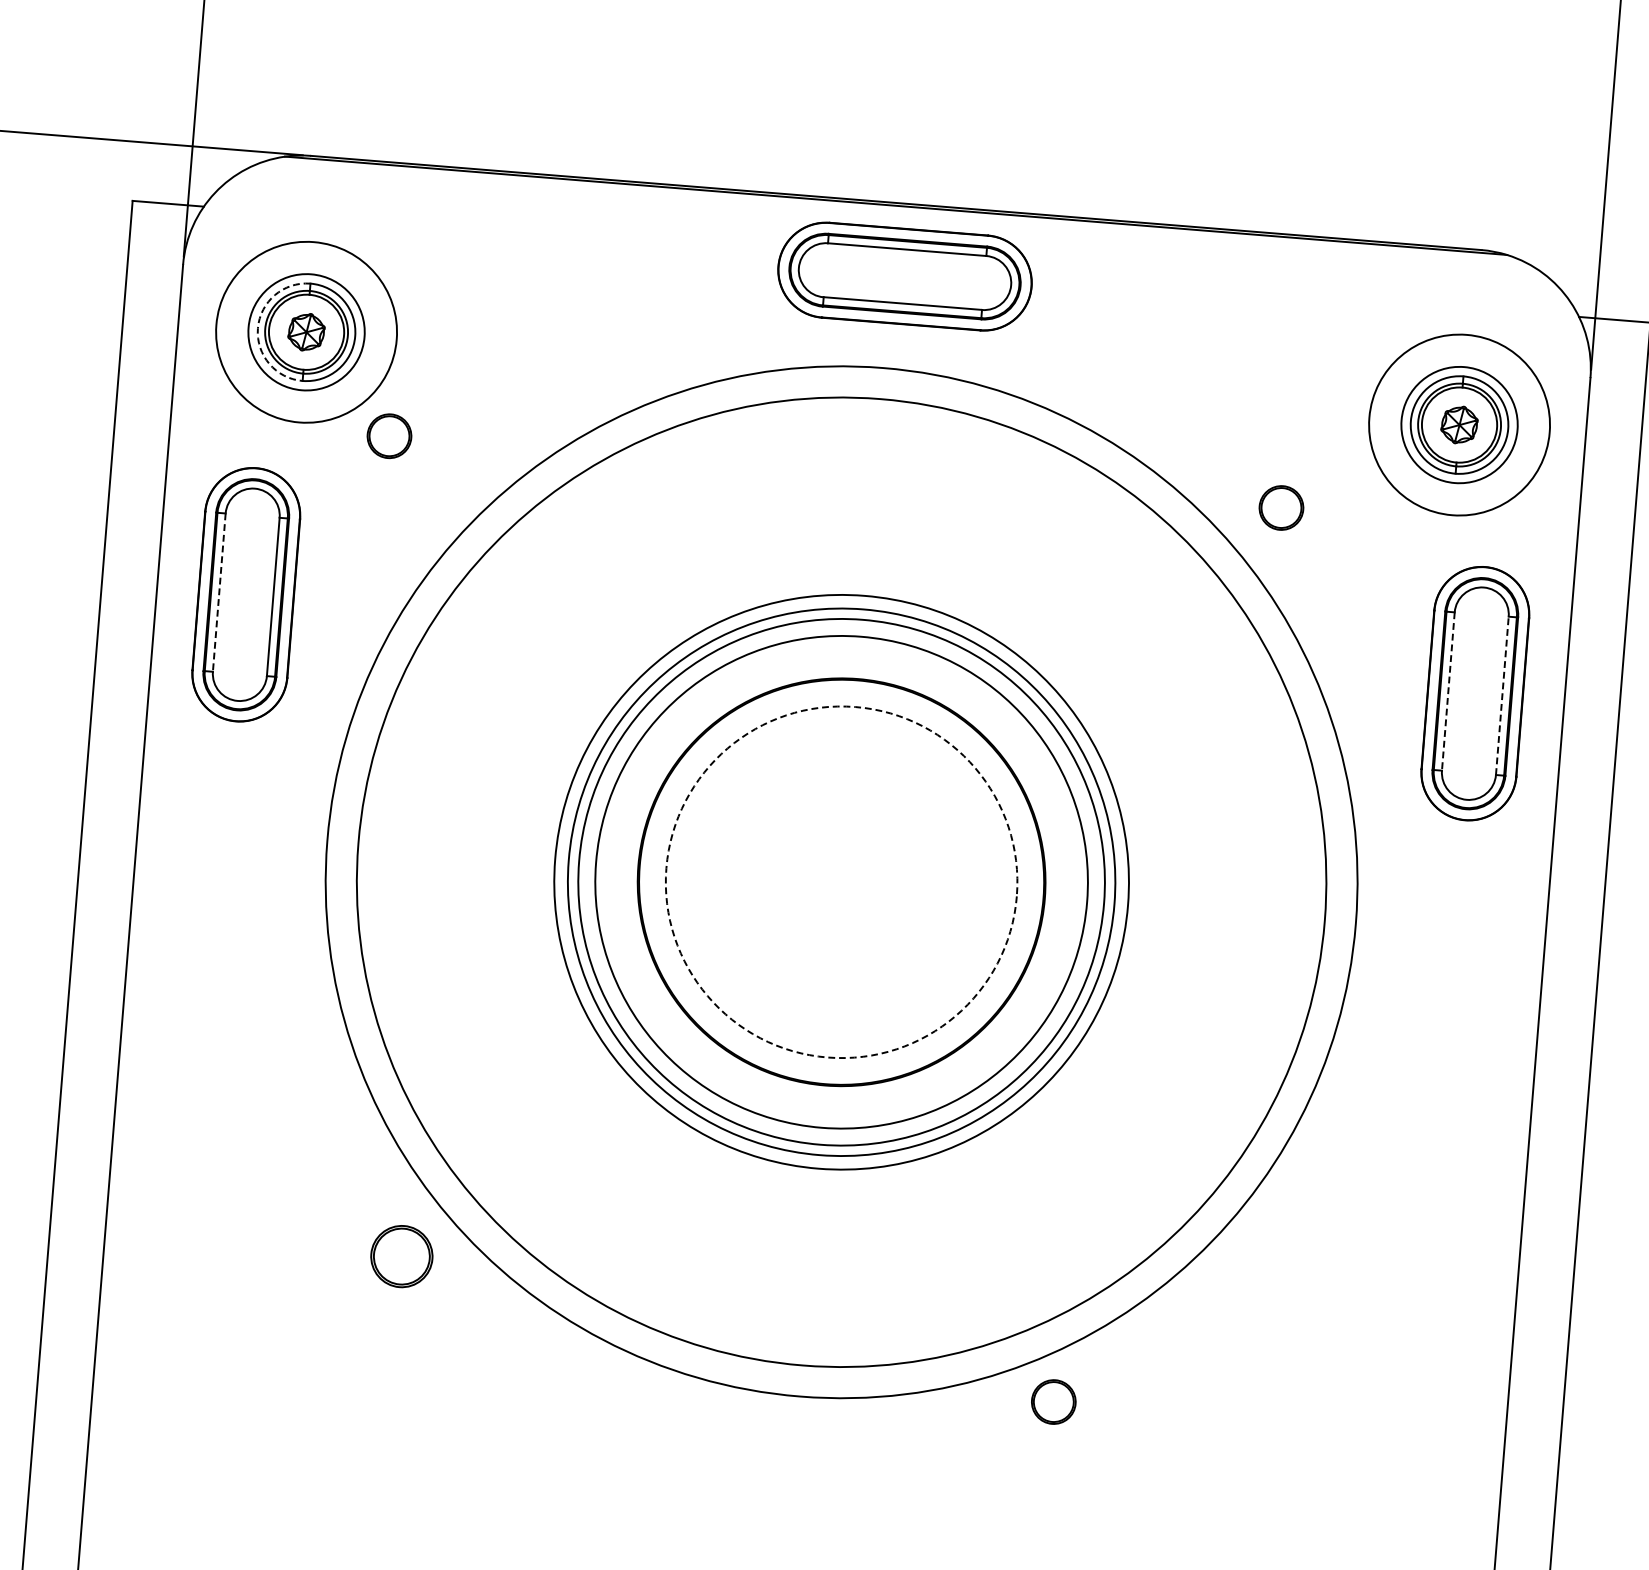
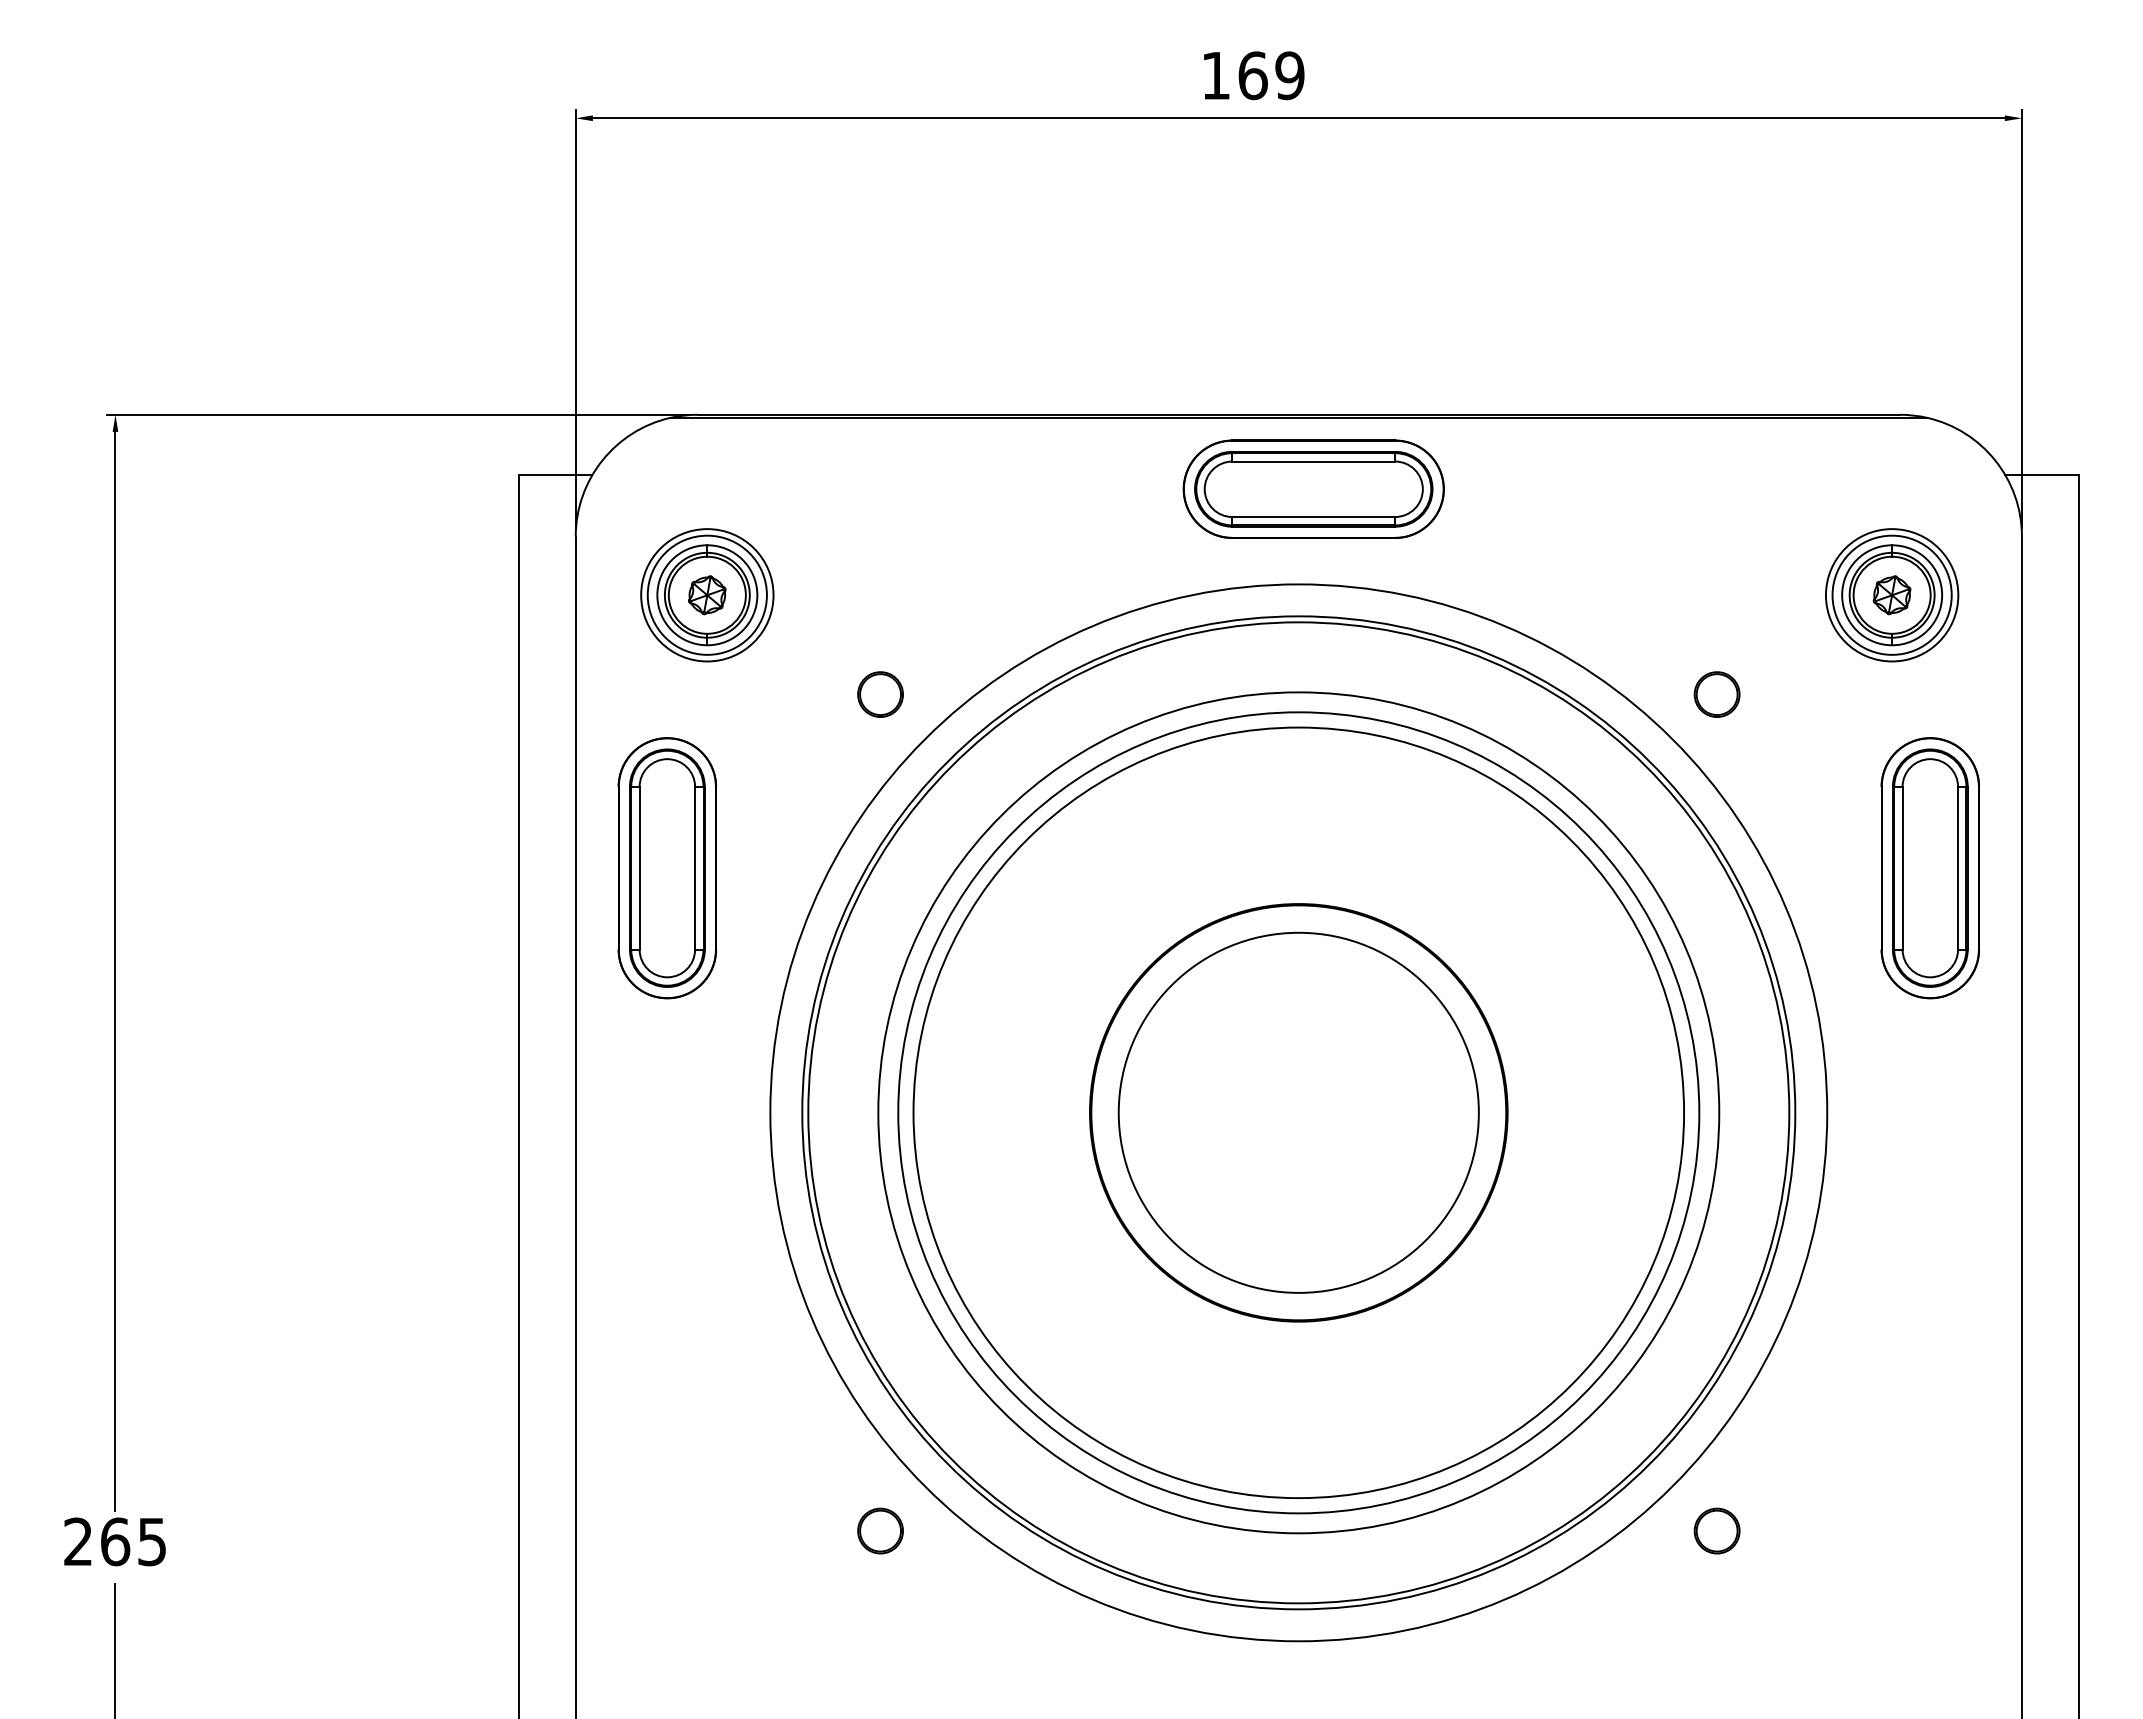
arc: (258, 328) -> (657, 595), dashed -> solid
circle: (306, 332) -> (707, 595), size x0.71
circle: (1458, 425) -> (1891, 595), size x0.71
part: (389, 436) -> (880, 694), moved
line: (219, 592) -> (639, 868), dashed -> solid
line: (1448, 691) -> (1902, 868), dashed -> solid
line: (1502, 695) -> (1958, 867), dashed -> solid
circle: (841, 881) -> (1298, 1112), dashed -> solid
circle: (841, 881) -> (1298, 1112), size x1.43
circle: (841, 881) -> (1298, 1112), size x1.43
circle: (841, 881) -> (1298, 1112), size x1.67
circle: (841, 881) -> (1298, 1112), size x1.67
part: (401, 1255) -> (880, 1530), size x0.71
part: (1053, 1401) -> (1716, 1530), moved

